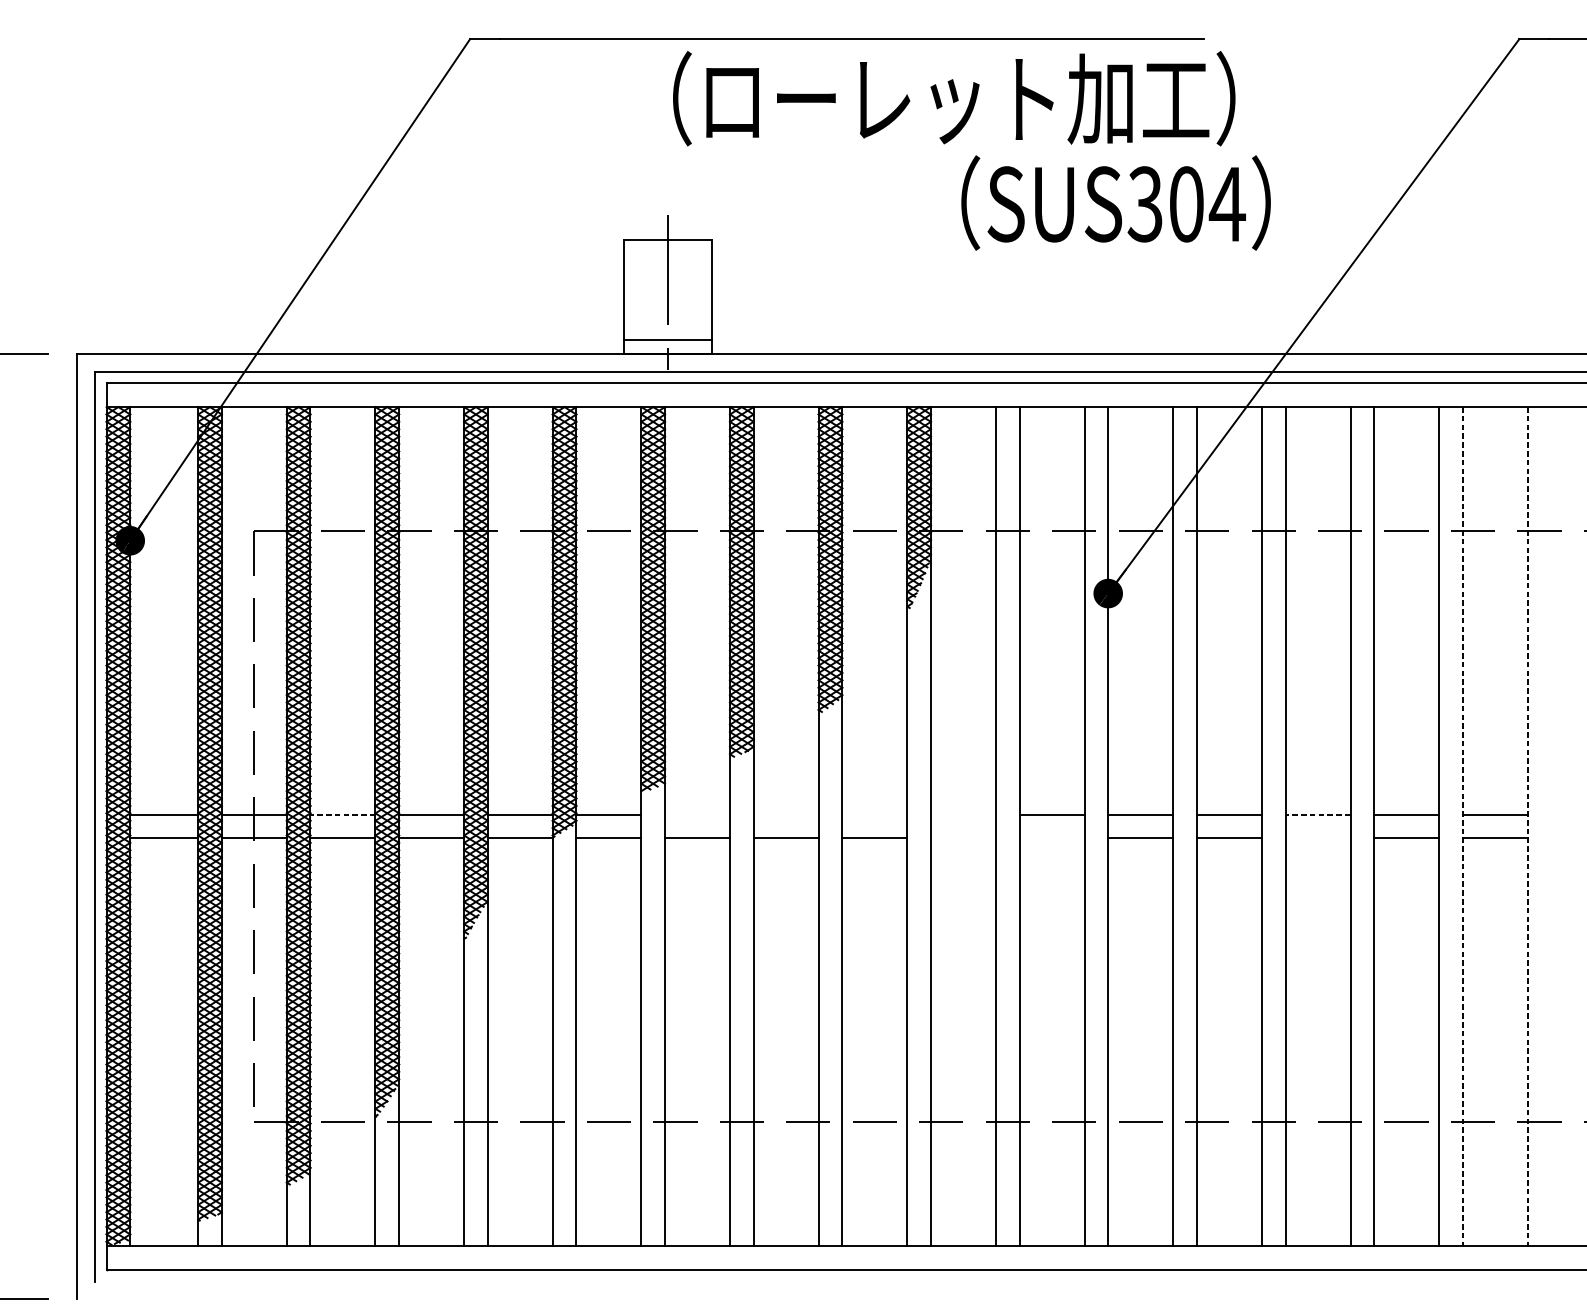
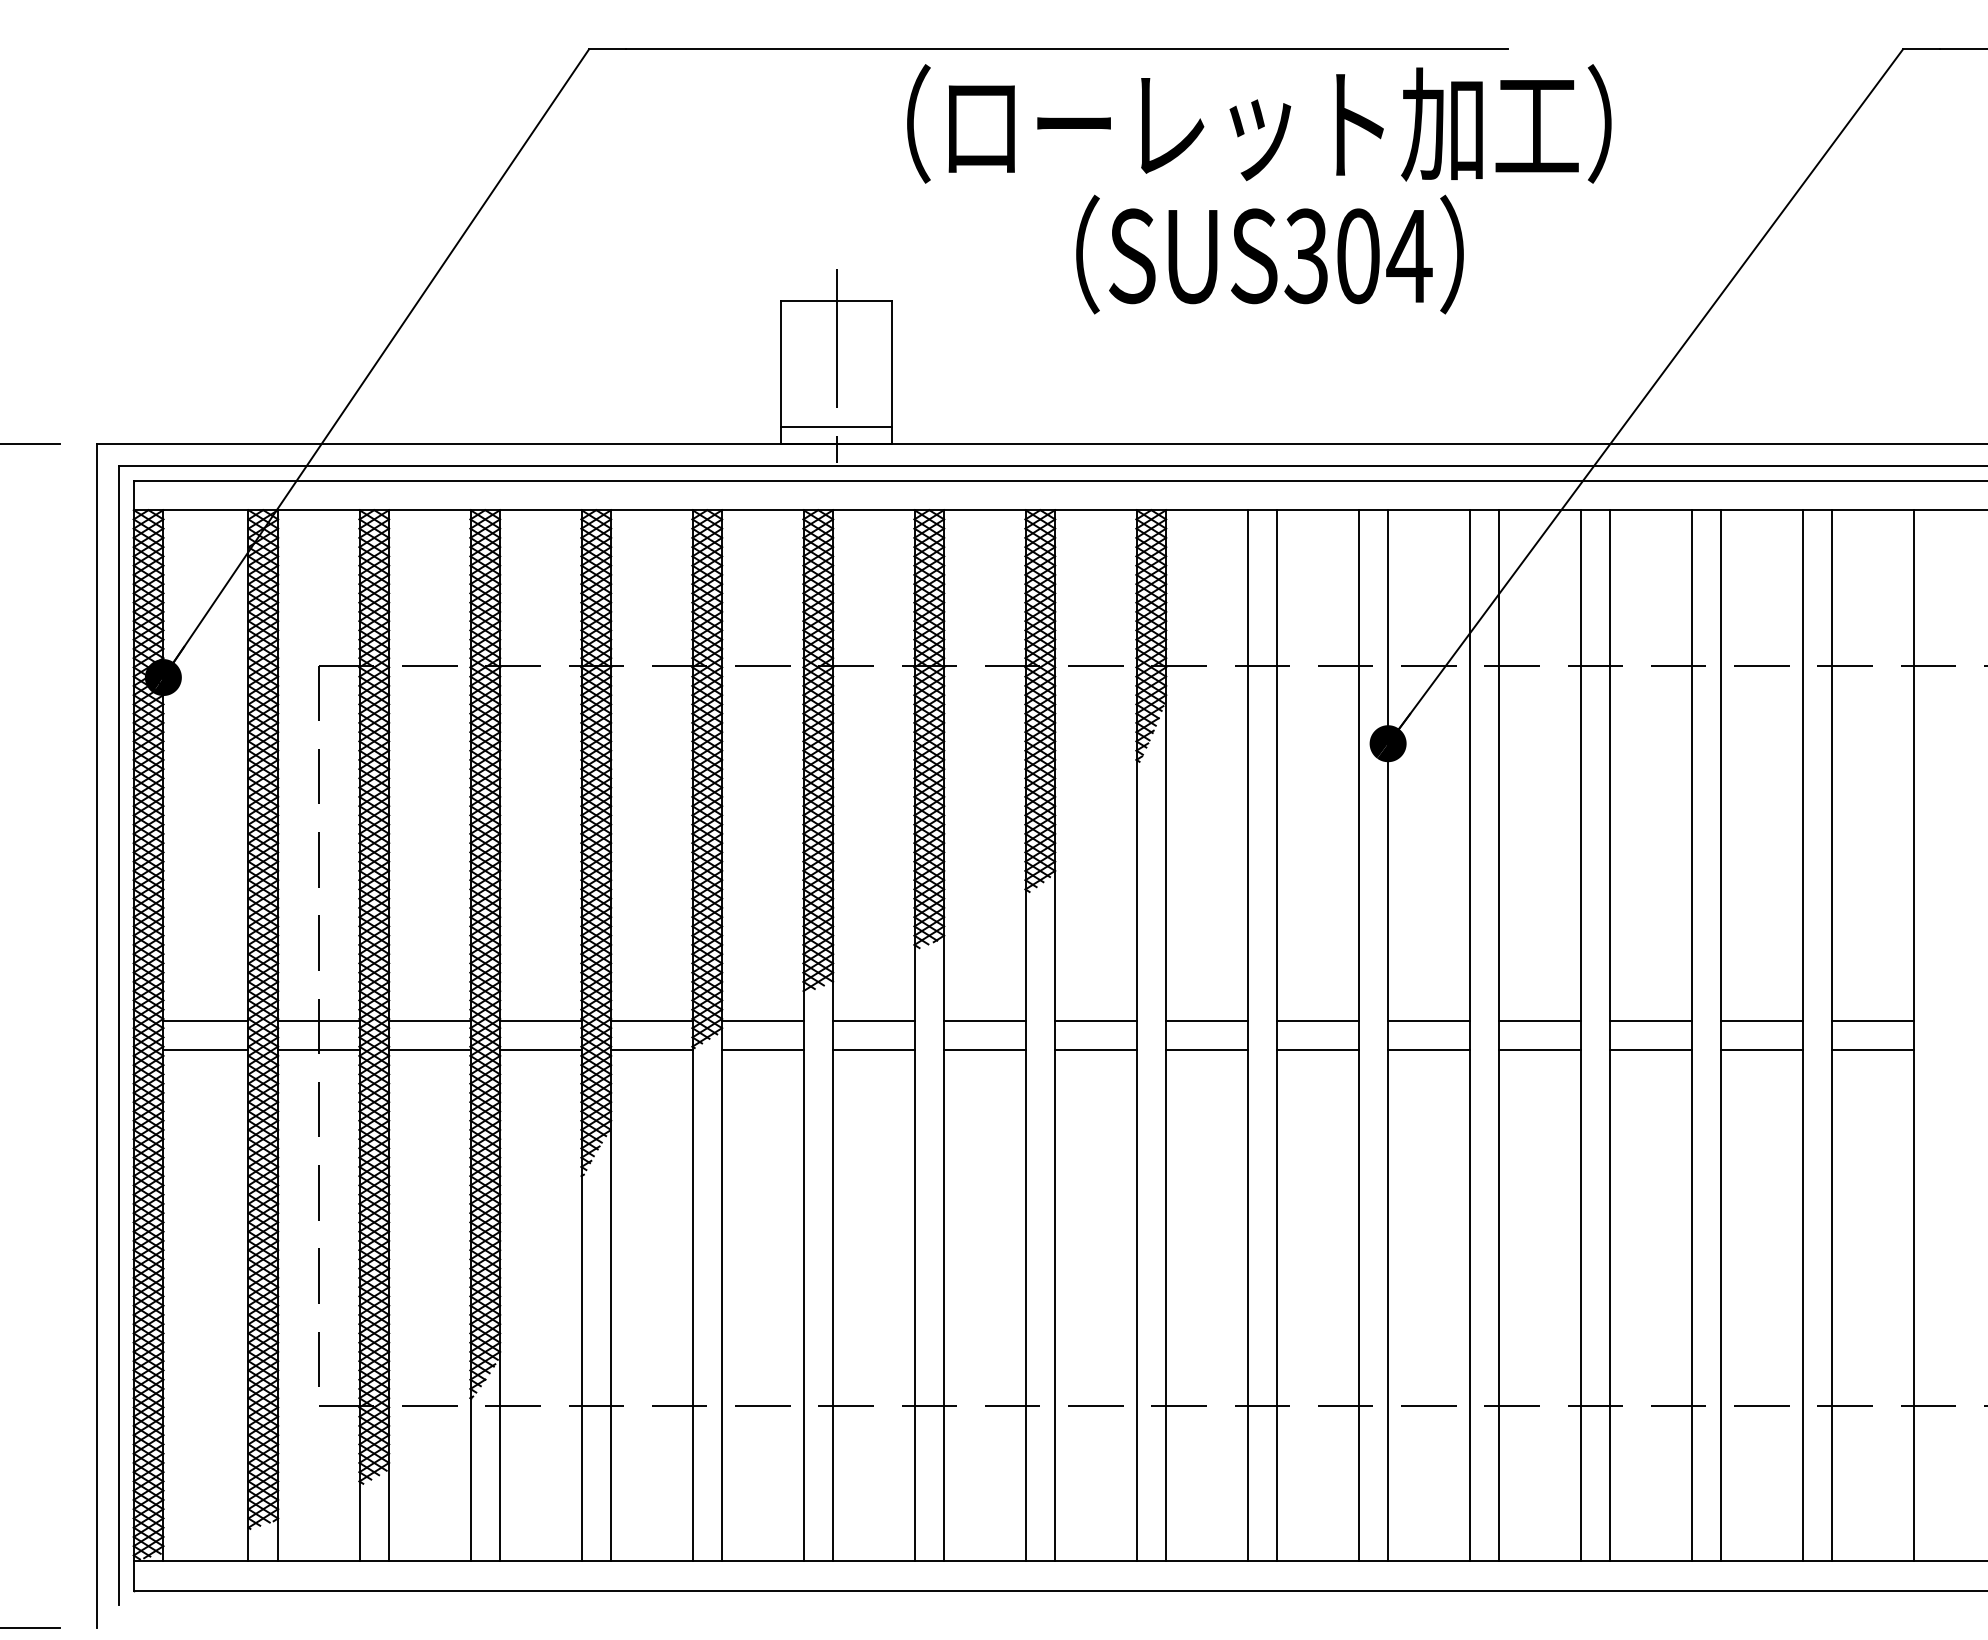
text: (954, 98) -> (1259, 123), moved
text: (1115, 202) -> (1269, 254), moved
line: (342, 814) -> (429, 1020), dashed -> solid
line: (697, 814) -> (873, 1020), added
line: (785, 814) -> (984, 1020), added
line: (874, 814) -> (1095, 1020), added
line: (963, 814) -> (1206, 1020), added
line: (1317, 814) -> (1650, 1020), dashed -> solid
line: (1463, 827) -> (1832, 1036), dashed -> solid
line: (1527, 827) -> (1913, 1036), dashed -> solid
line: (963, 838) -> (1206, 1050), added
line: (1051, 838) -> (1317, 1050), added
line: (1317, 838) -> (1650, 1050), added

